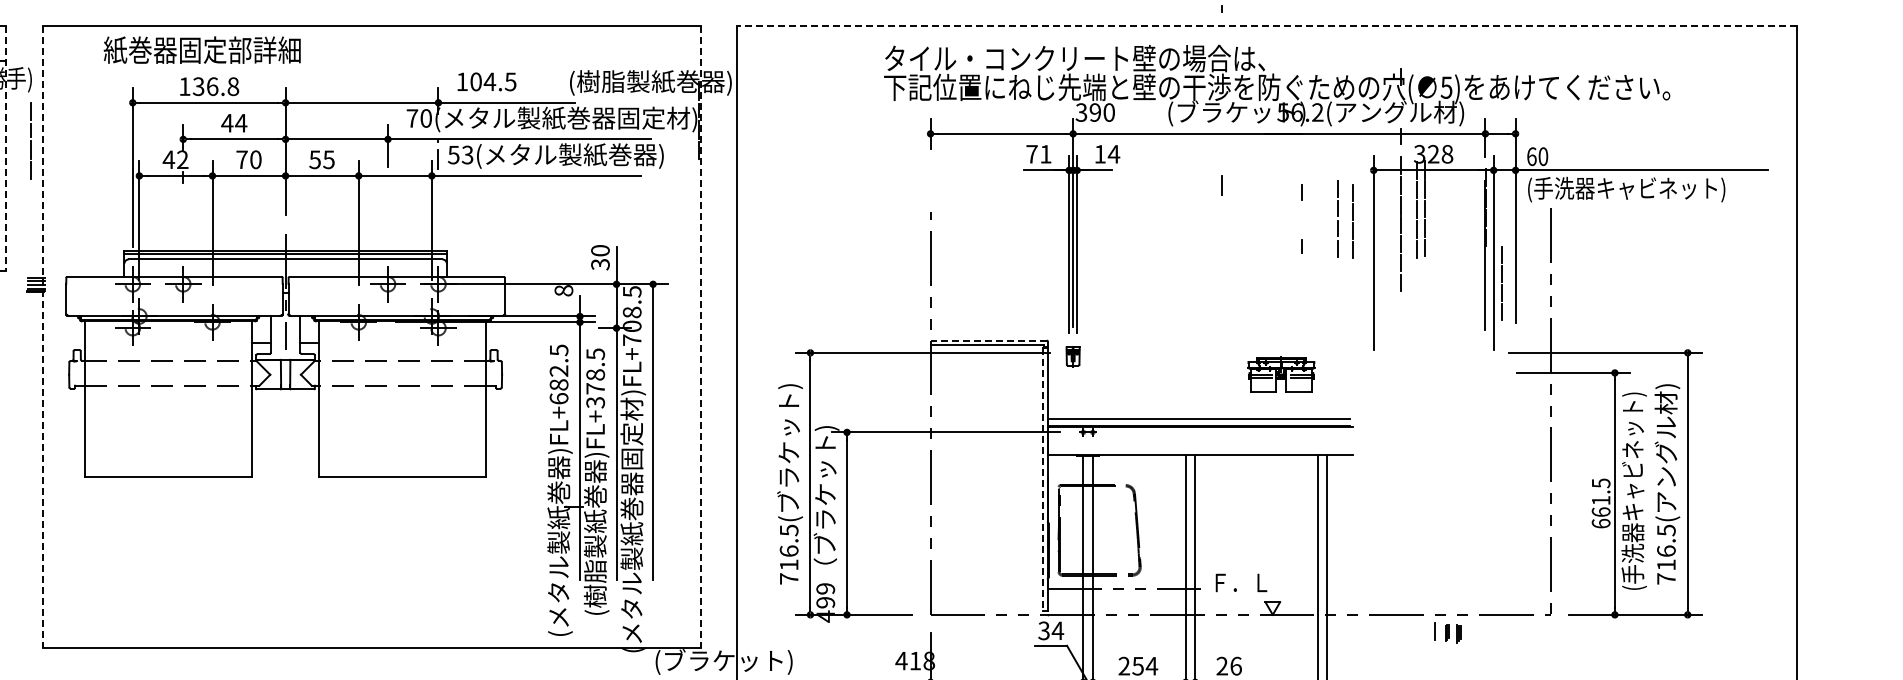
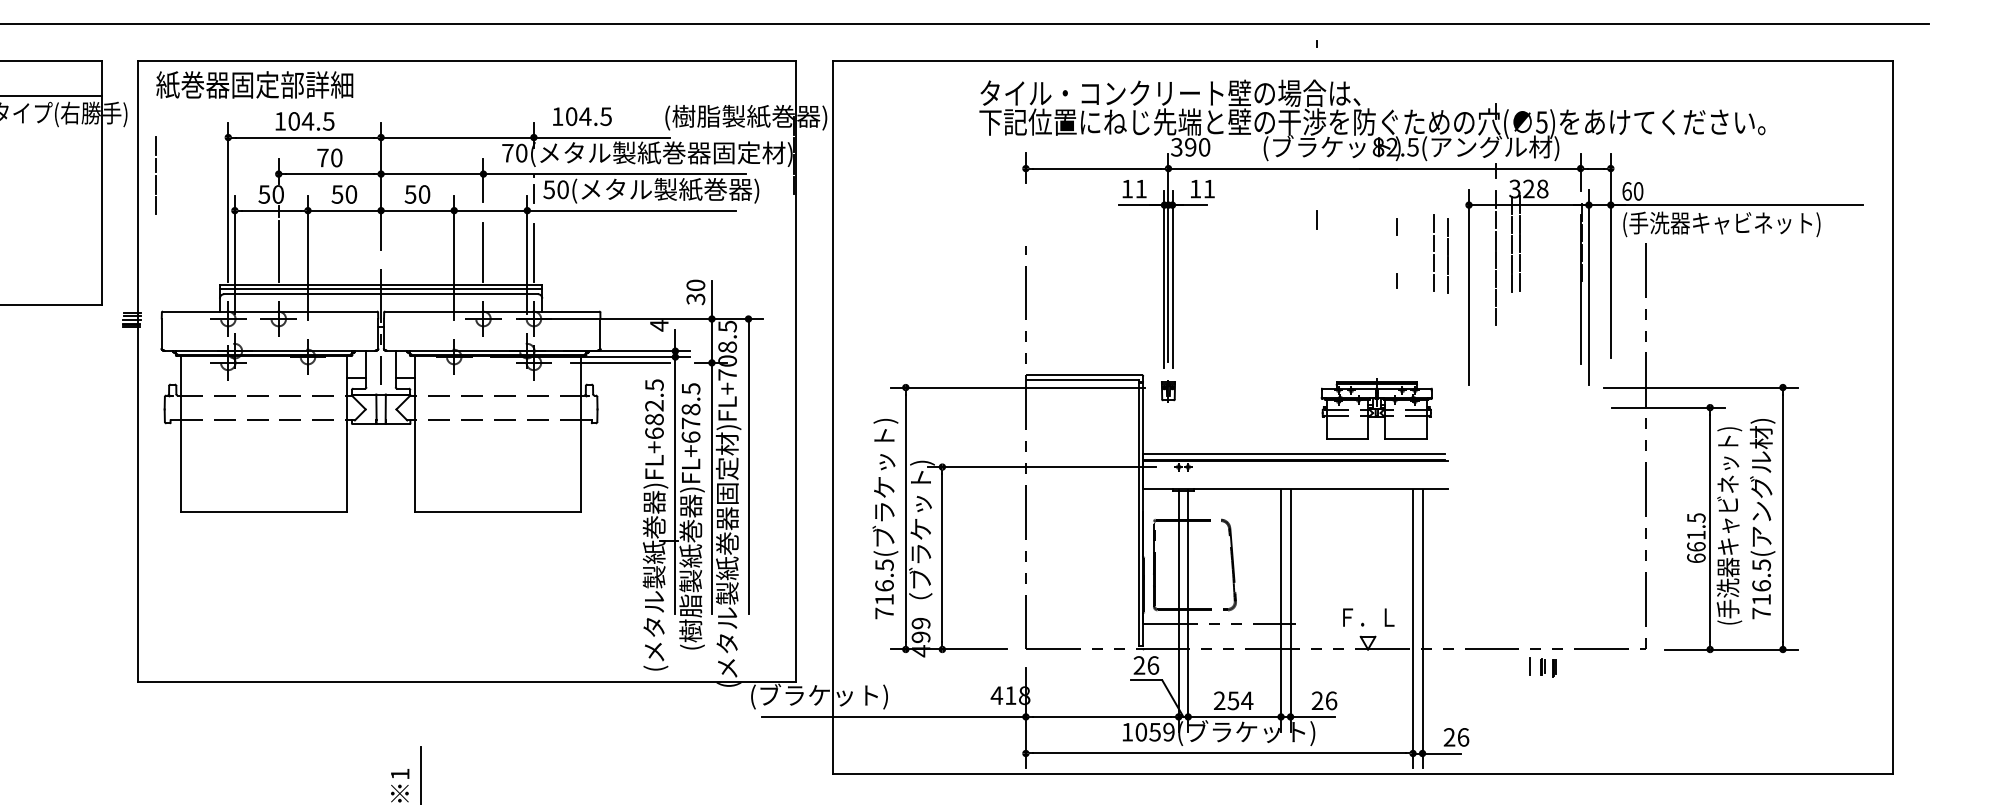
line: (1267, 25) -> (1362, 60), dashed -> solid
text: (202, 49) -> (254, 84), moved
text: (216, 86) -> (311, 121), 136.8 -> 104.5
text: (1300, 111) -> (1395, 146), 56.2( -> 82.5(
text: (234, 122) -> (329, 157), 44 -> 70
line: (29, 140) -> (155, 175), moved
line: (5, 148) -> (101, 183), dashed -> solid
text: (467, 154) -> (562, 189), 53( -> 50(
text: (1032, 154) -> (1127, 189), 71 -> 11
text: (1114, 154) -> (1209, 189), 14 -> 11
text: (175, 159) -> (270, 194), 42 -> 50
text: (242, 159) -> (337, 194), 70 -> 50
text: (329, 159) -> (424, 194), 55 -> 50
line: (183, 216) -> (278, 251), added
line: (388, 217) -> (483, 252), added
line: (438, 218) -> (533, 253), added
line: (1501, 282) -> (1596, 317), removed
text: (564, 290) -> (659, 325), 8 -> 4
line: (525, 327) -> (620, 362), added
line: (42, 336) -> (138, 371), dashed -> solid
line: (701, 336) -> (796, 371), dashed -> solid
line: (989, 340) -> (1084, 375), dashed -> solid
part: (1281, 373) -> (1376, 408), size x1.67
text: (595, 402) -> (690, 437), )FL+378.5 -> )FL+678.5
line: (1043, 479) -> (1138, 514), dashed -> solid
text: (1241, 582) -> (1368, 617), moved
text: (1051, 630) -> (1146, 665), 34 -> 26

